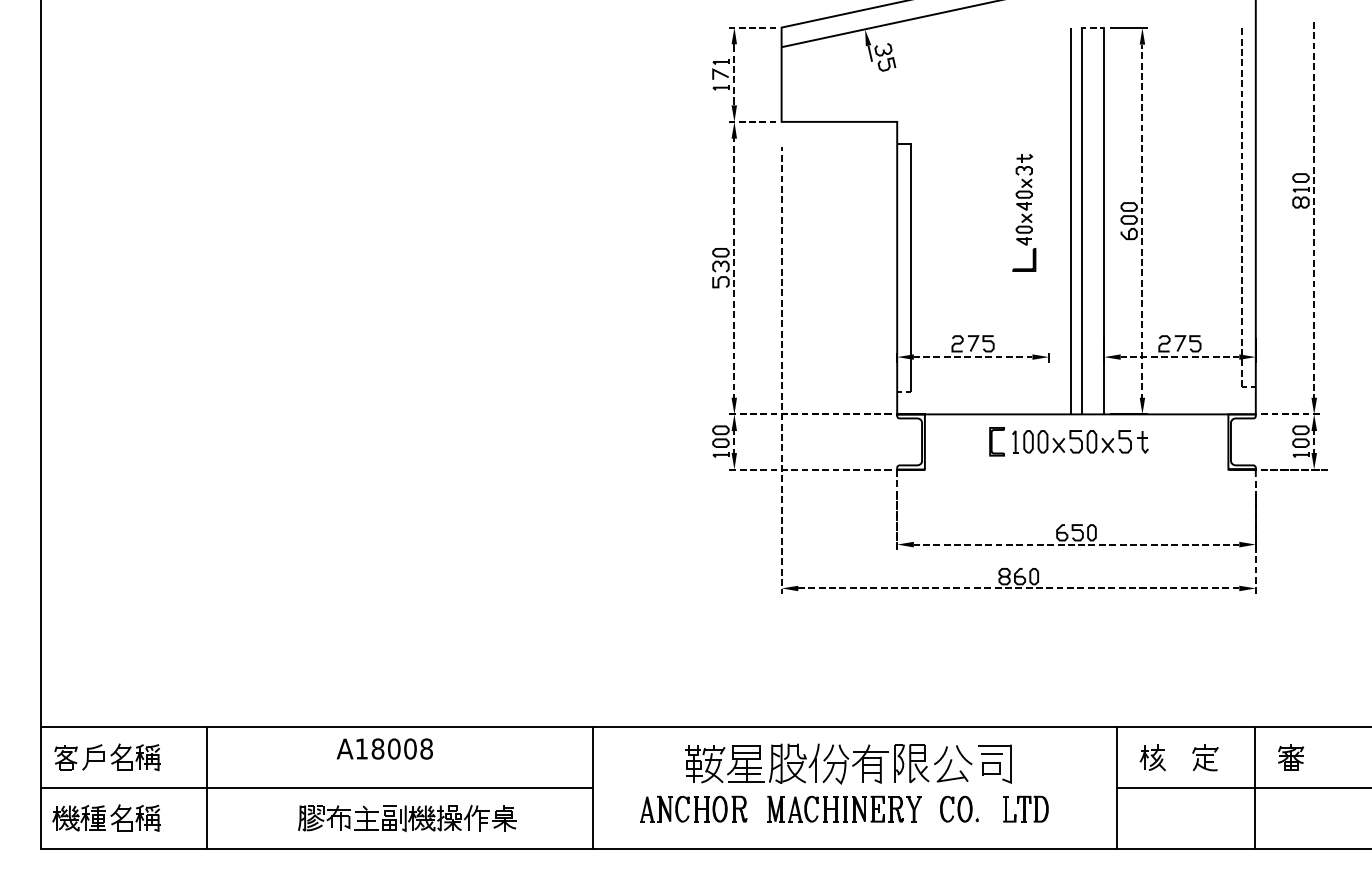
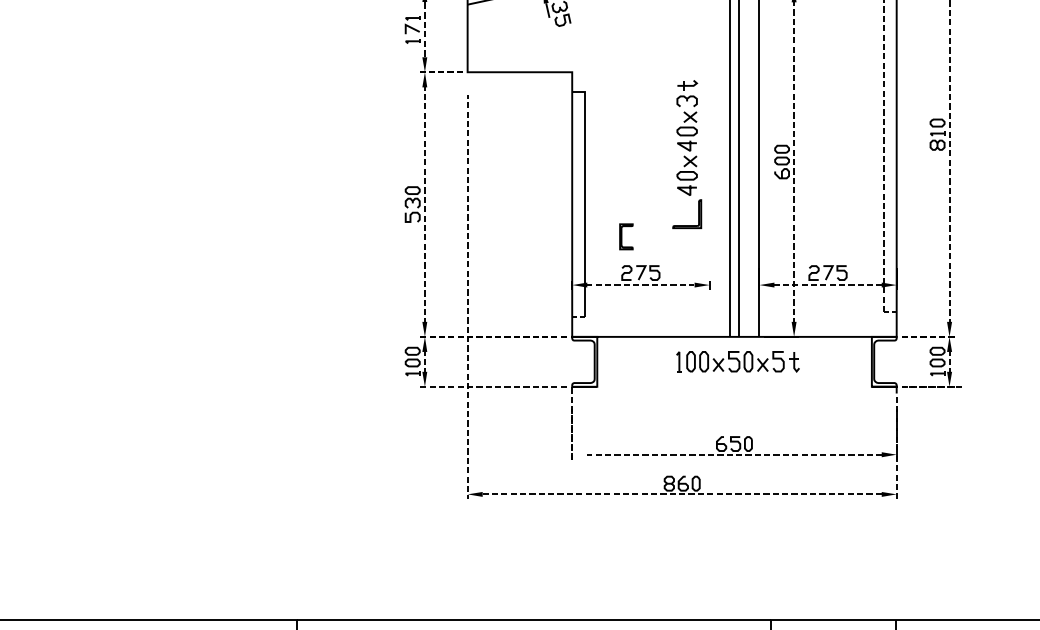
part: (1024, 212) -> (687, 154), size x1.4
part: (996, 441) -> (625, 236), moved
fill: (905, 544) -> (579, 454), removed

